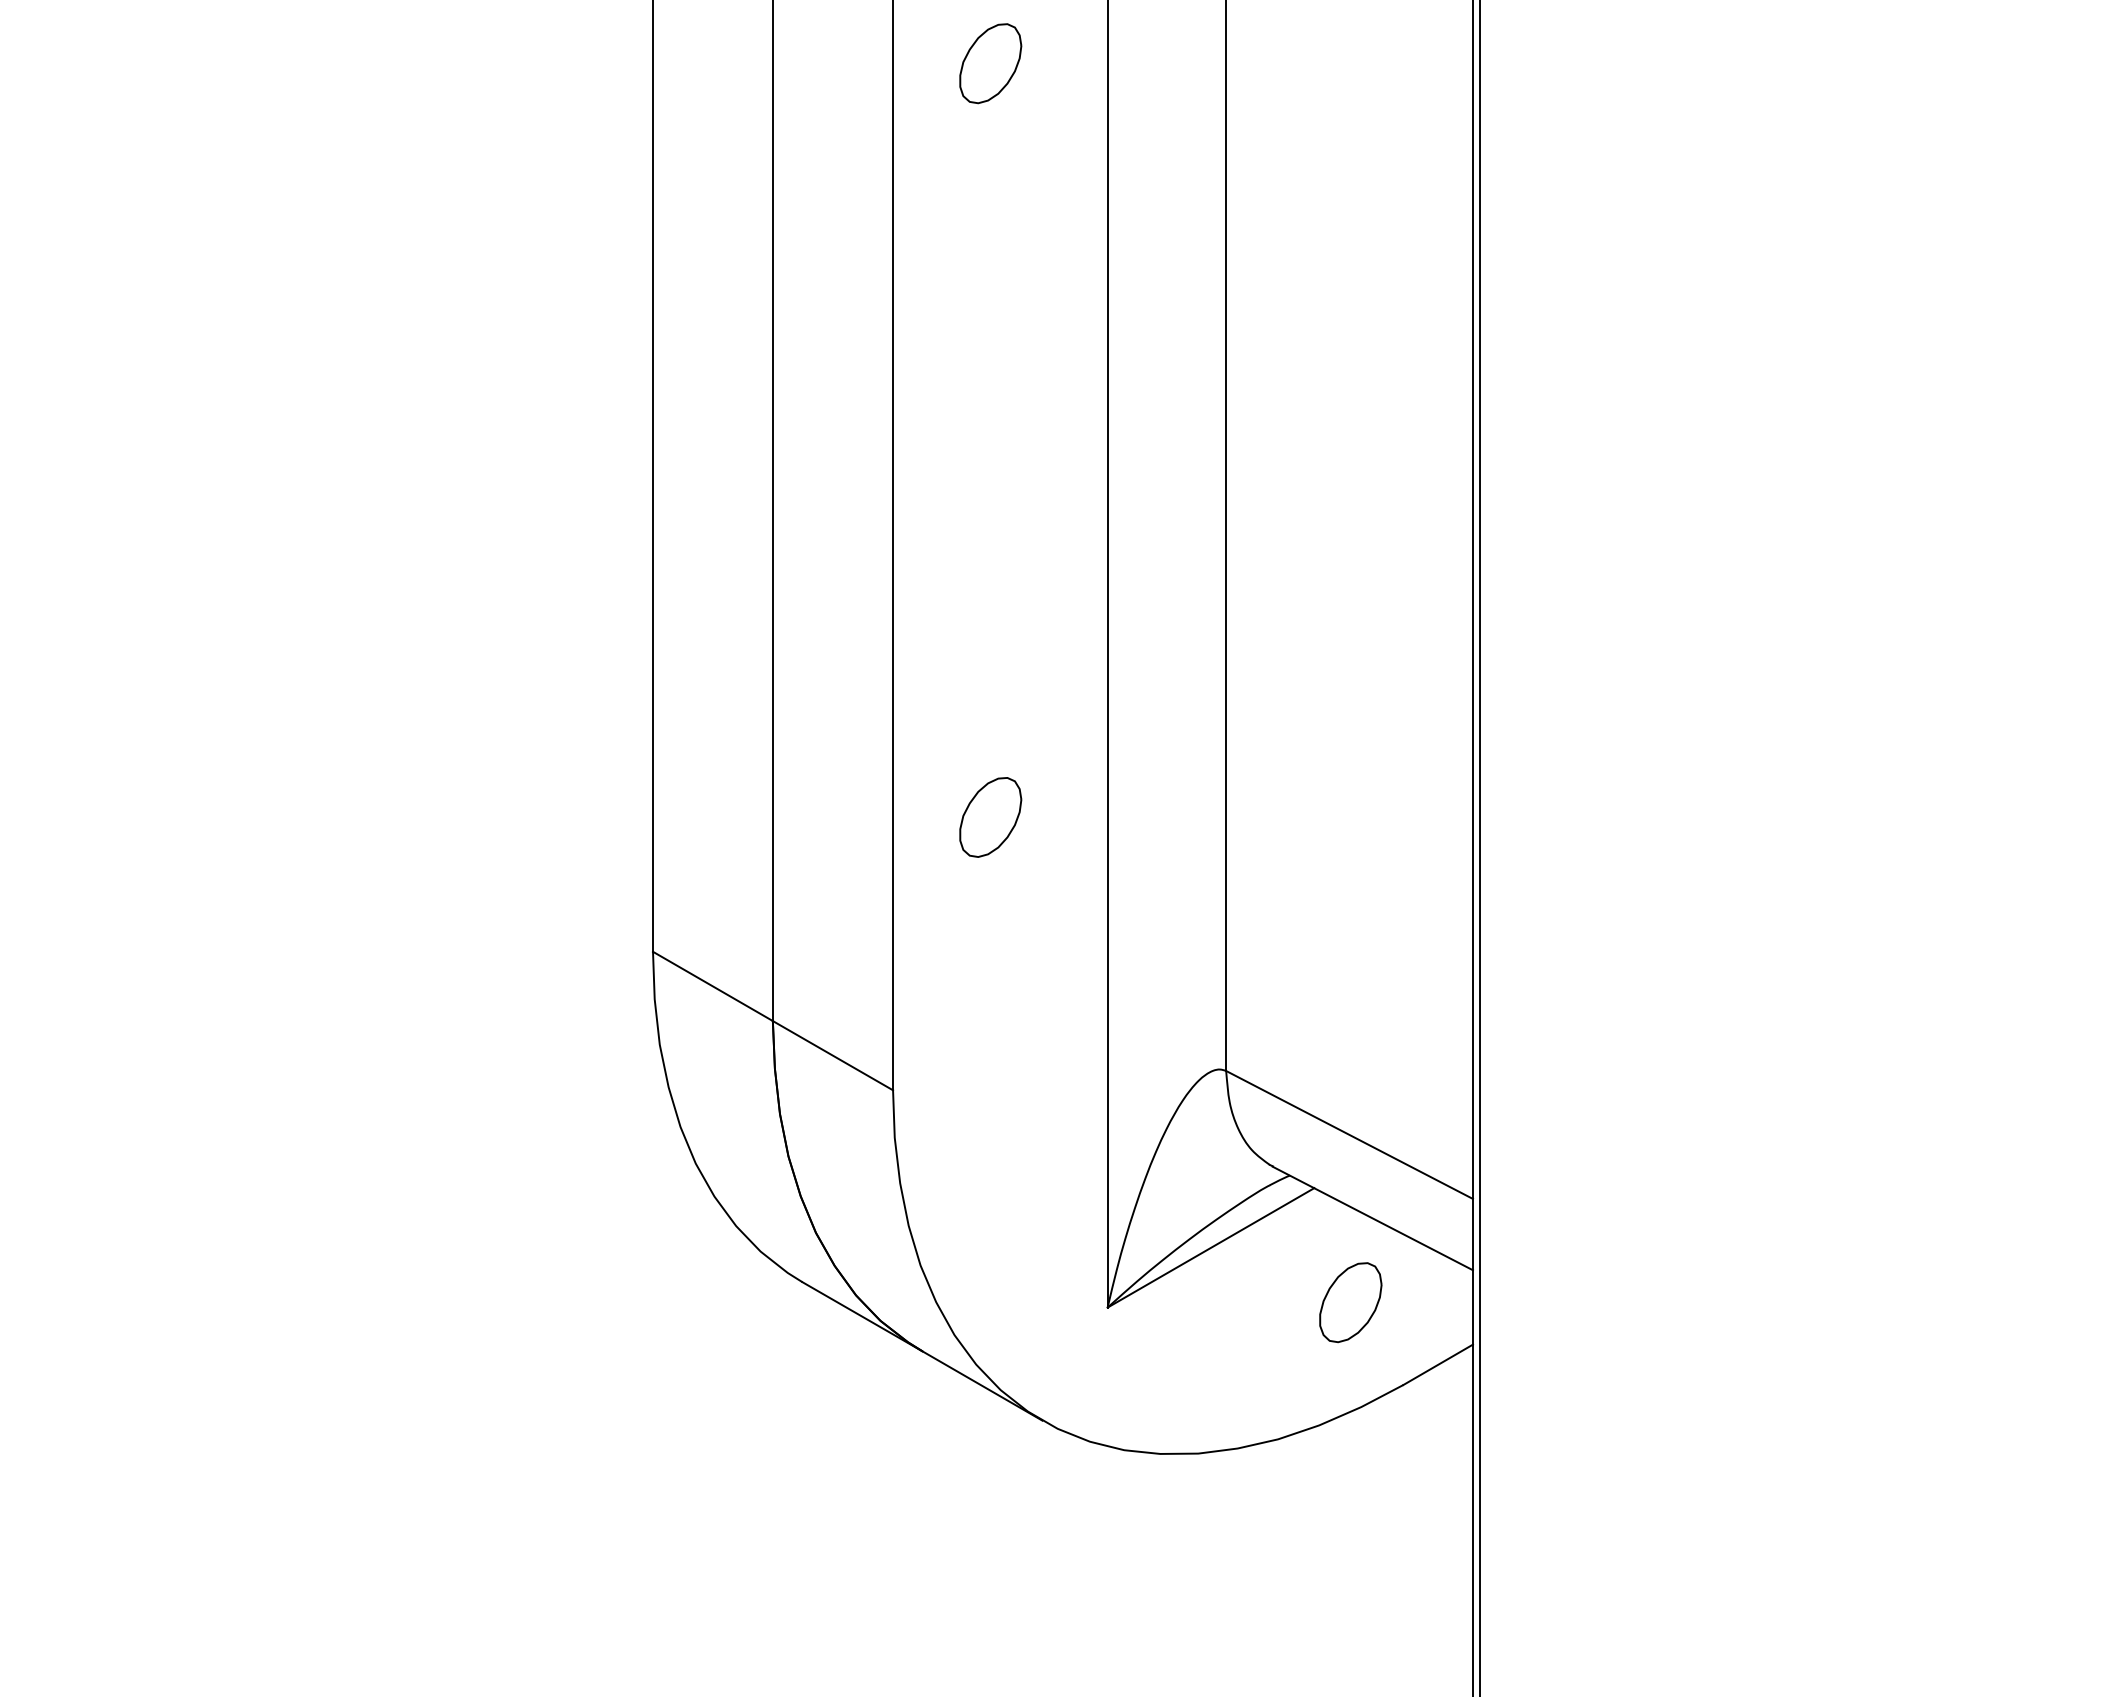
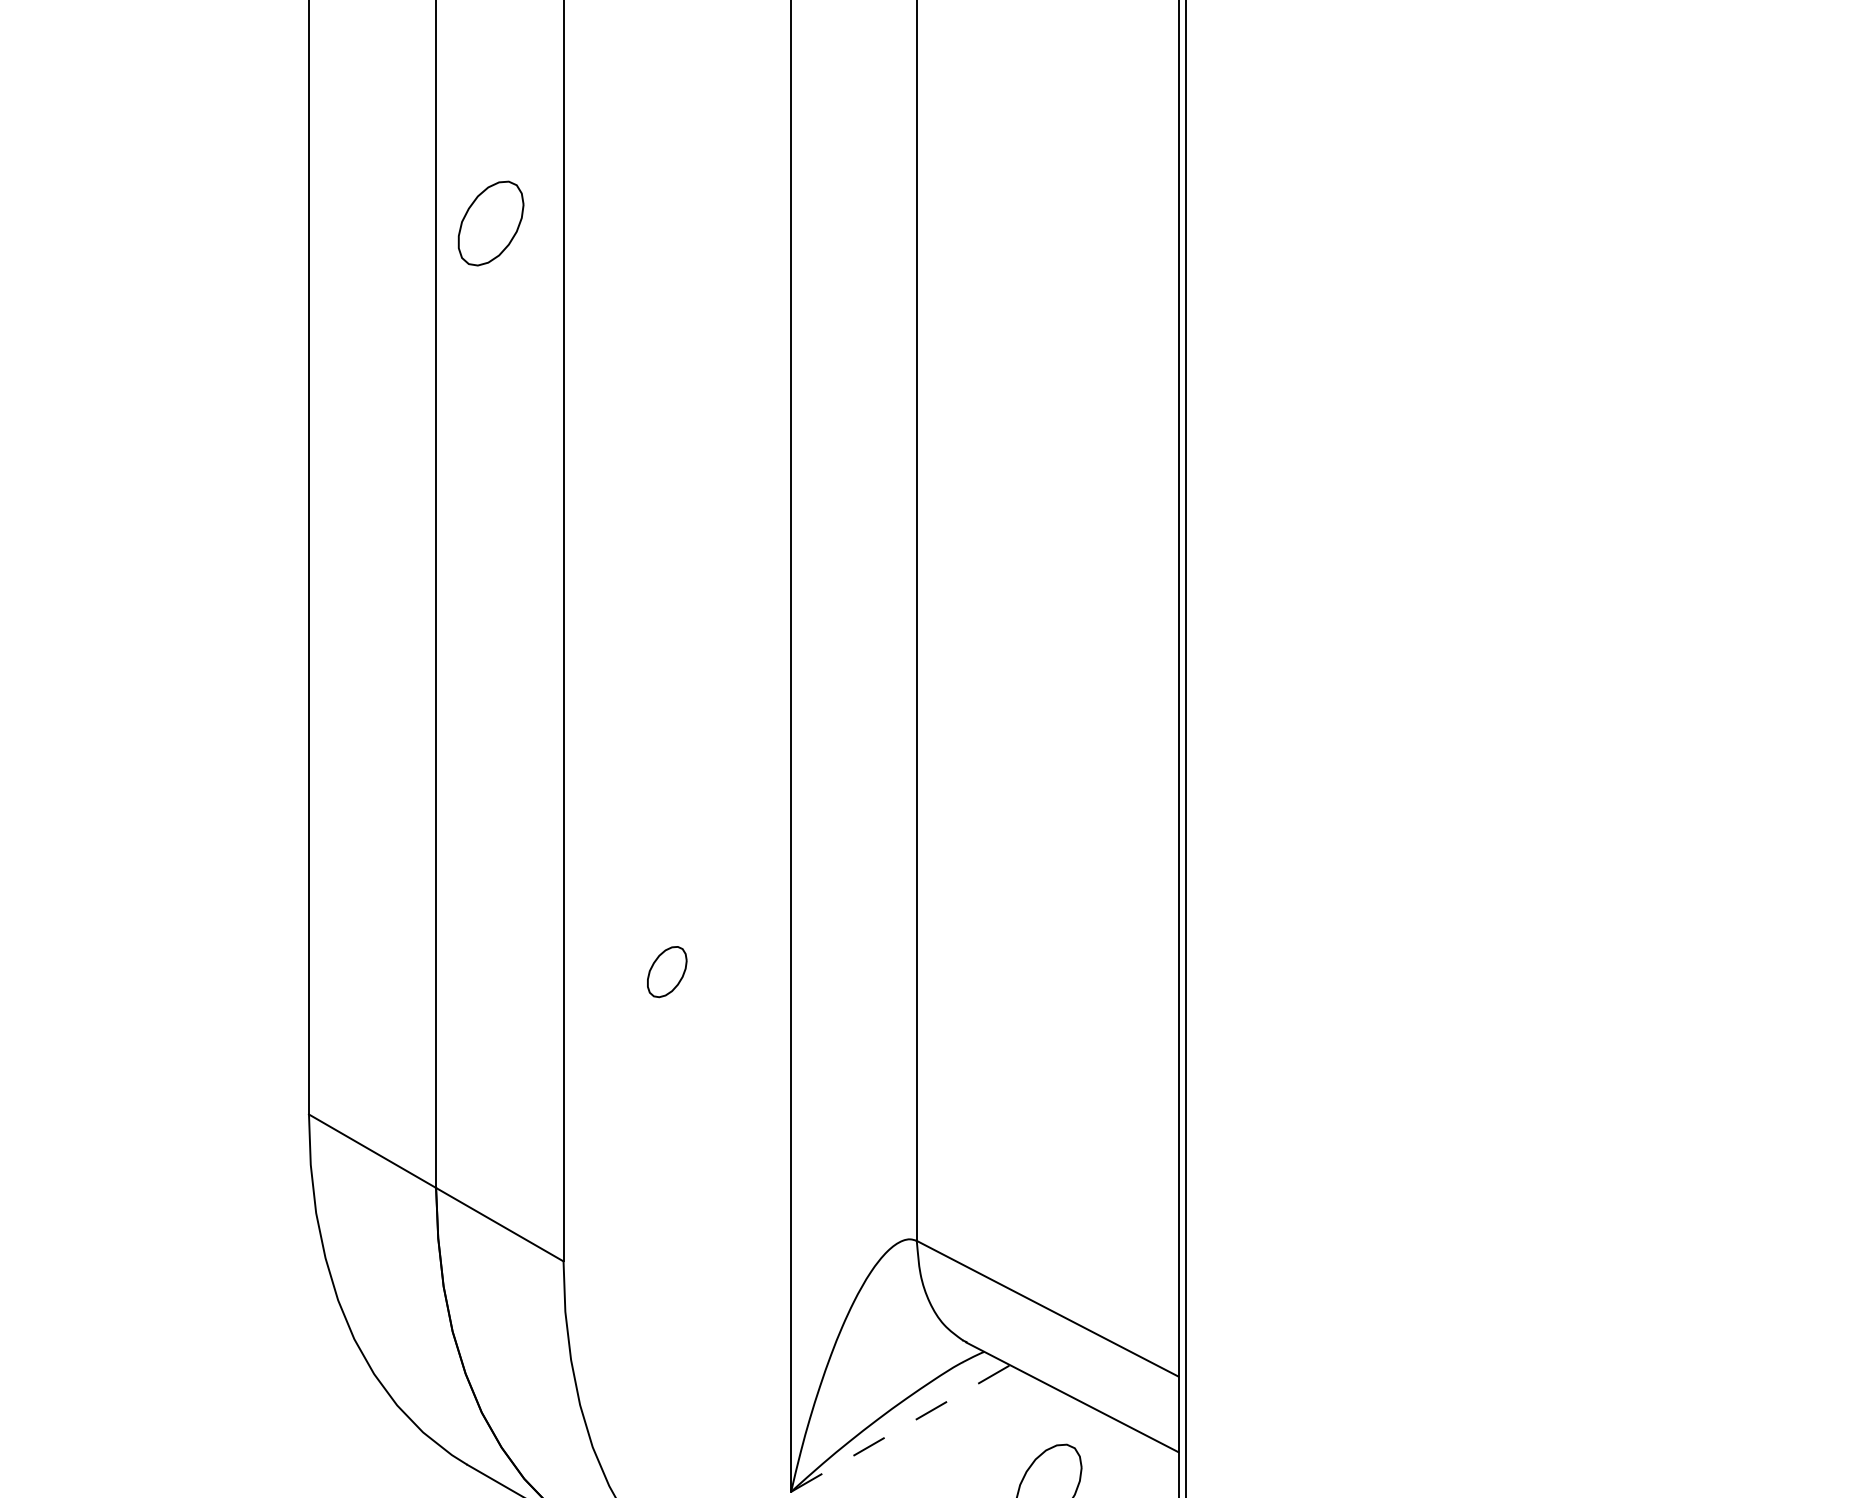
part: (990, 63) -> (490, 223), moved
part: (990, 817) -> (666, 972), size x0.6
line: (1211, 1247) -> (901, 1428), solid -> dashed

